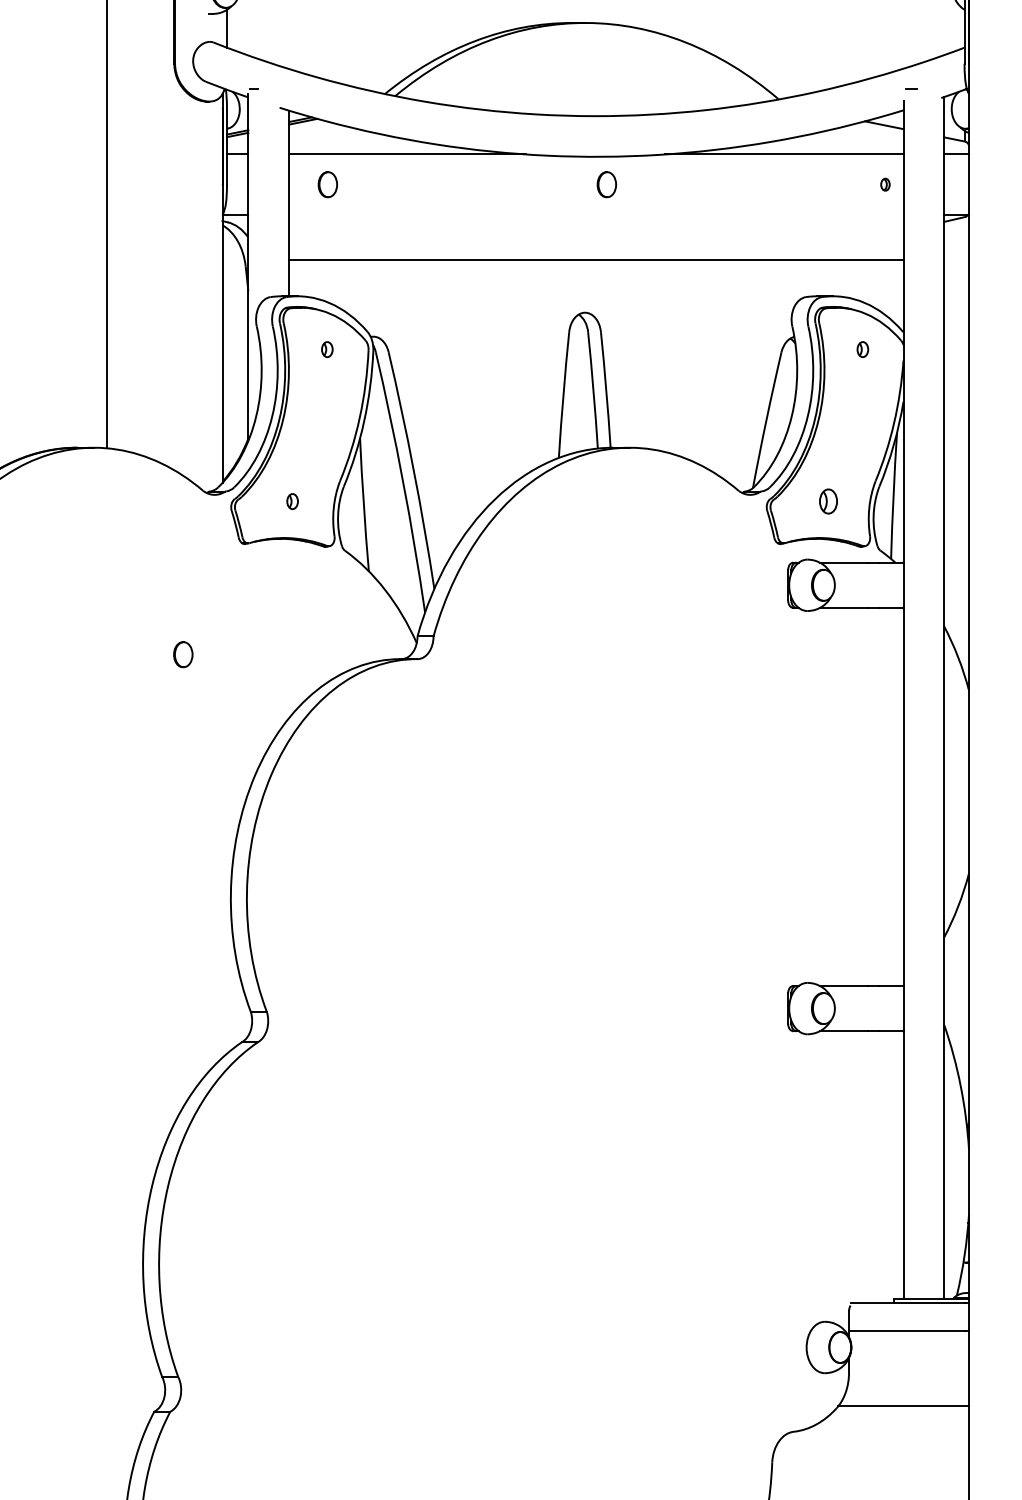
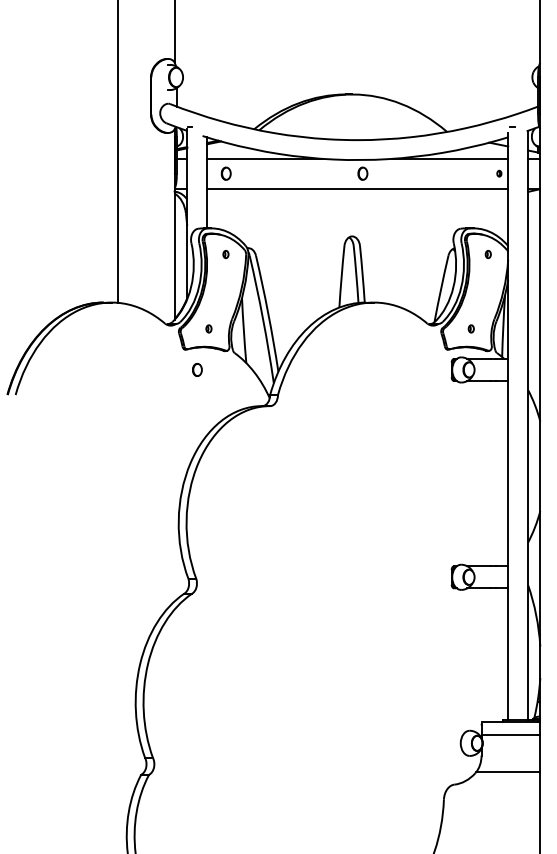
line: (595, 259) -> (357, 188), moved
part: (826, 500) -> (470, 328), size x0.62
part: (183, 653) -> (197, 369), moved

